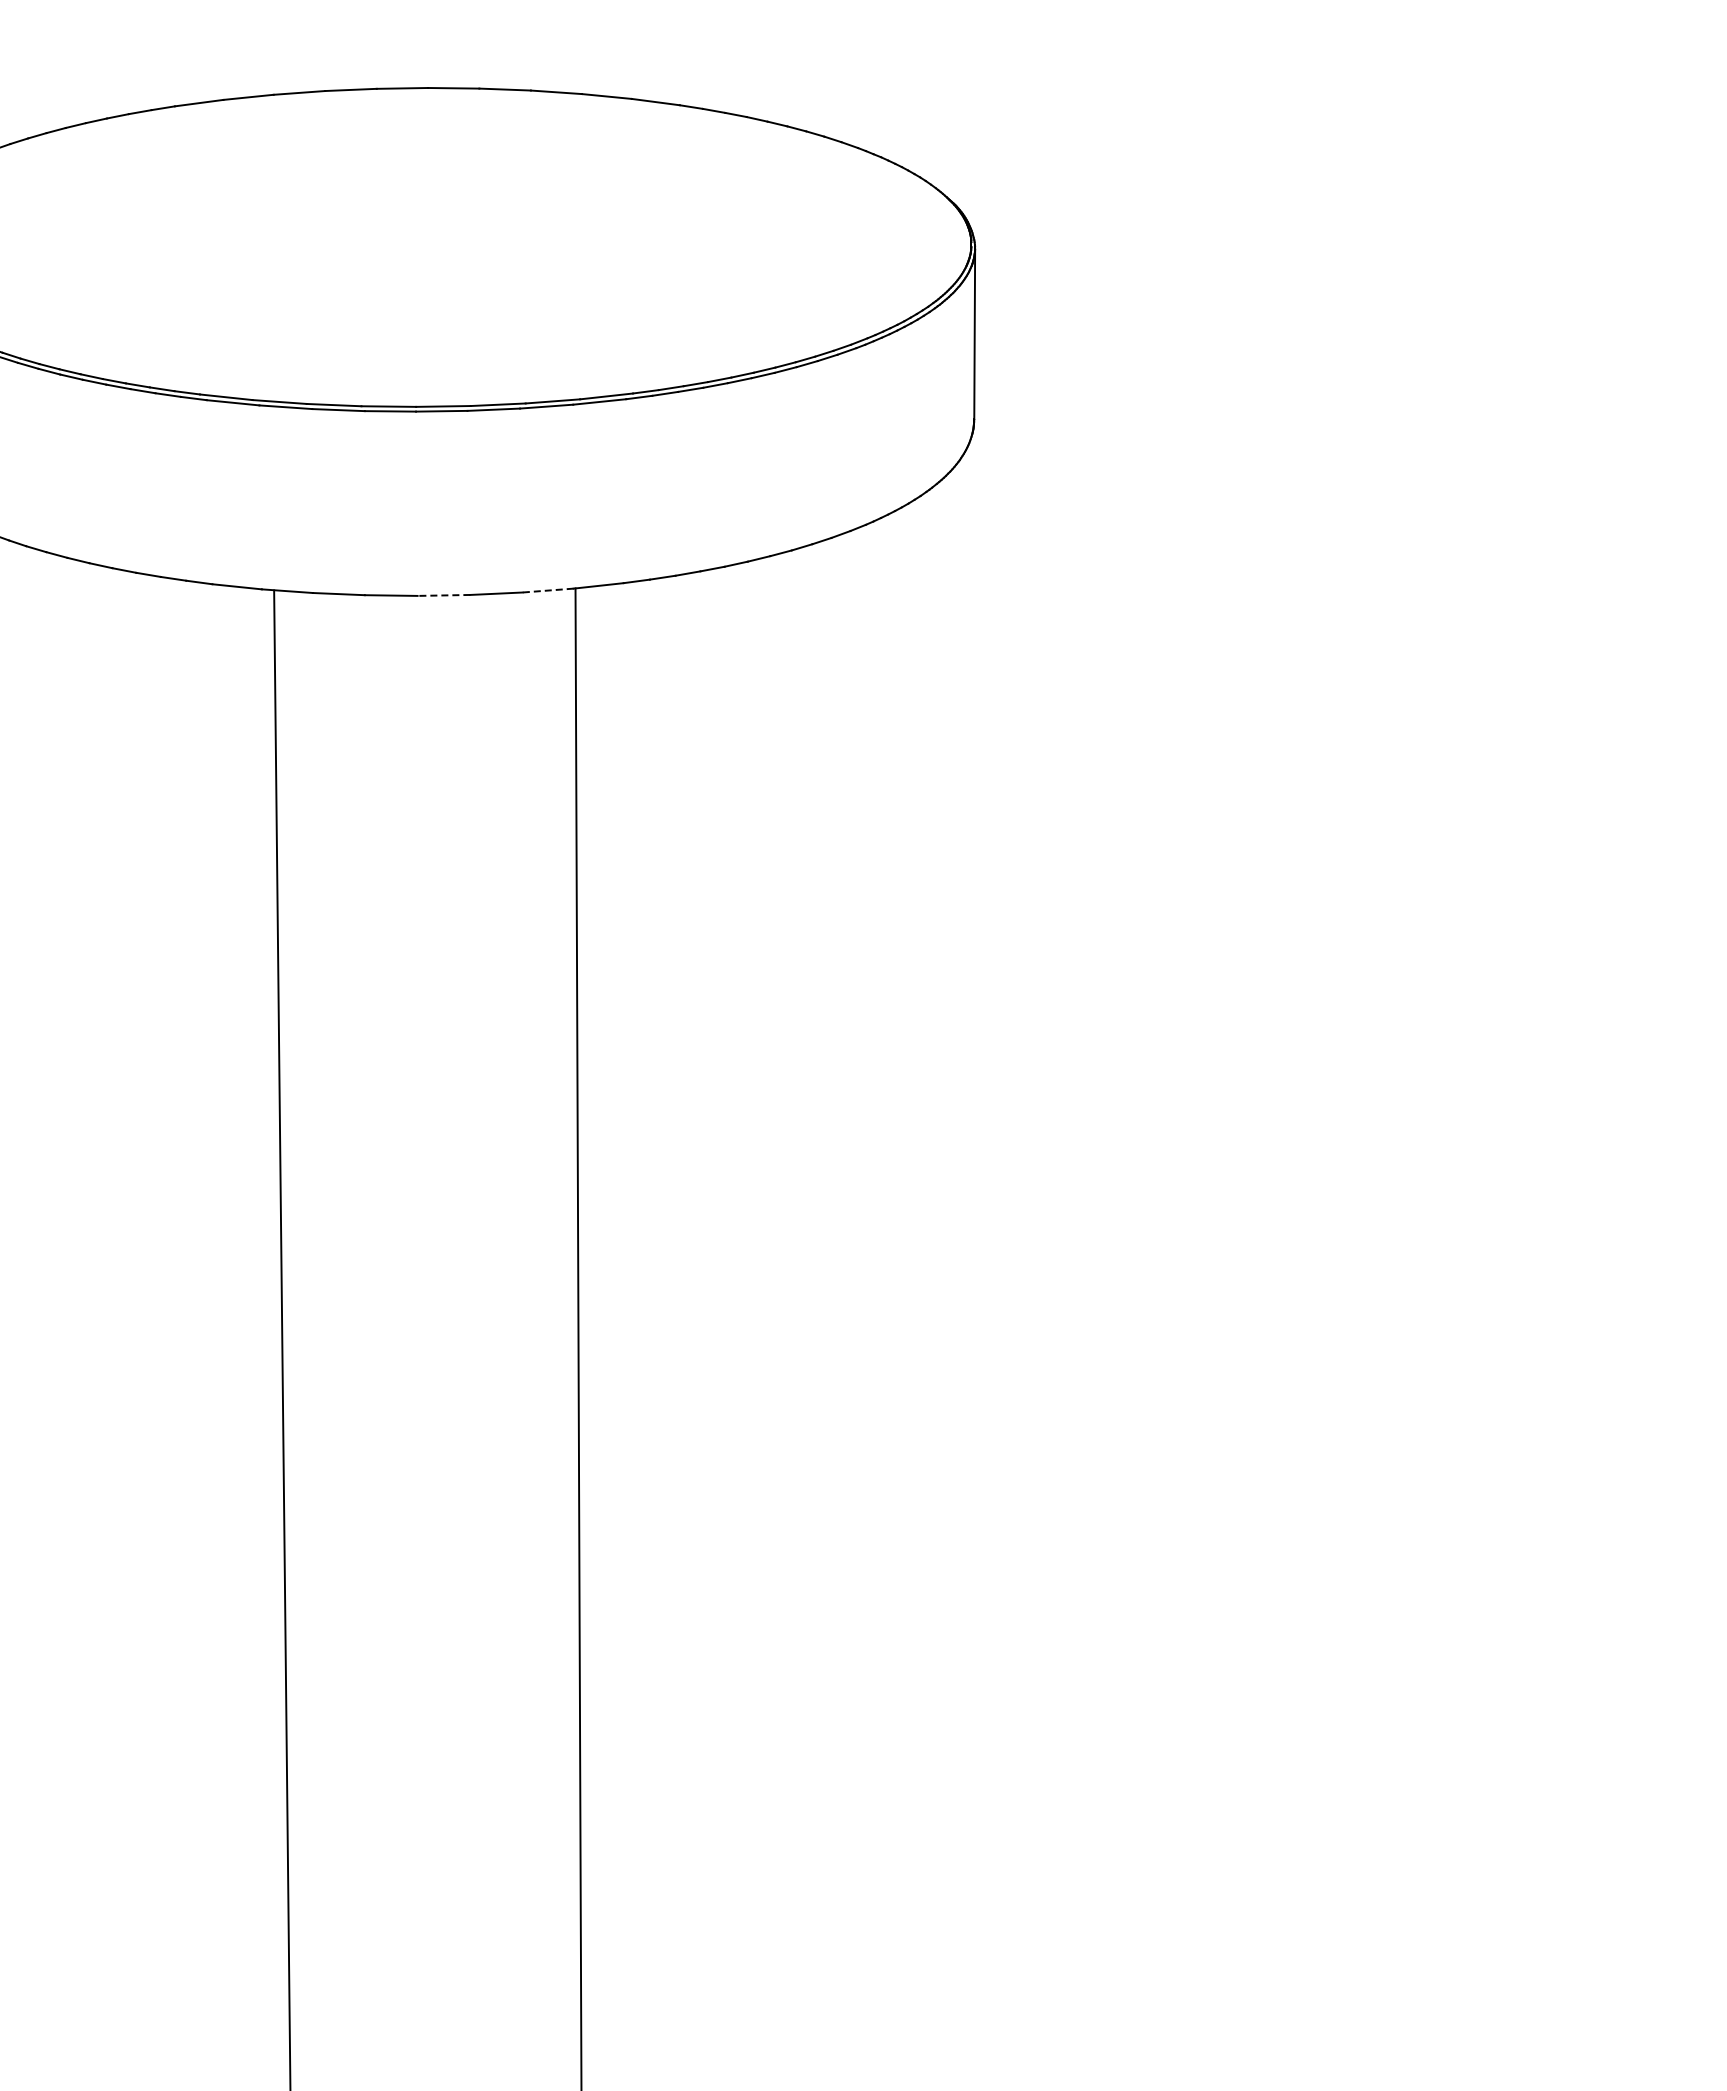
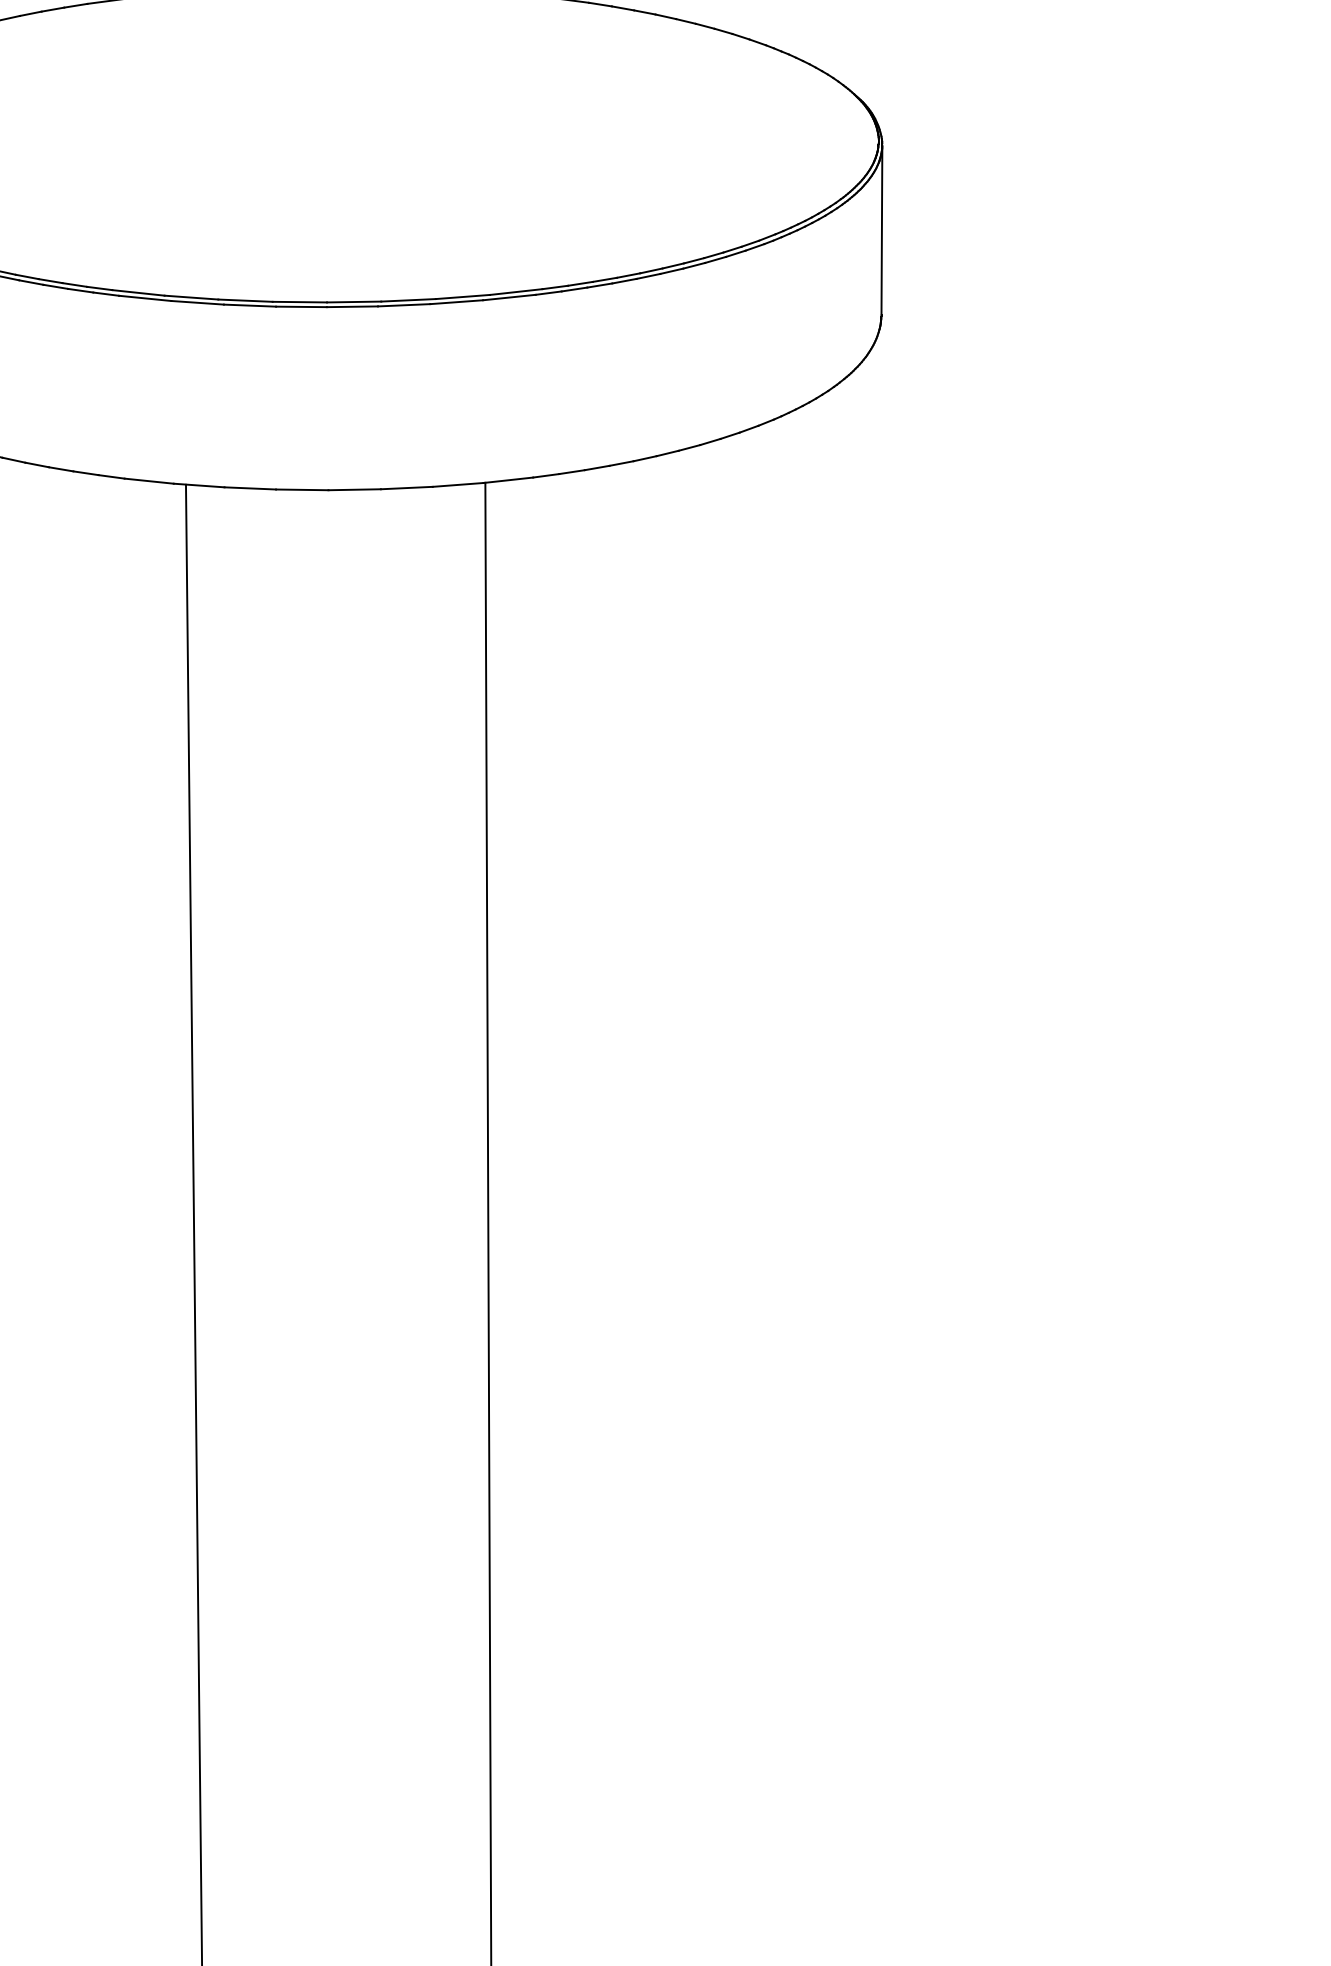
line: (548, 590) -> (458, 484), dashed -> solid
line: (443, 595) -> (354, 489), dashed -> solid

